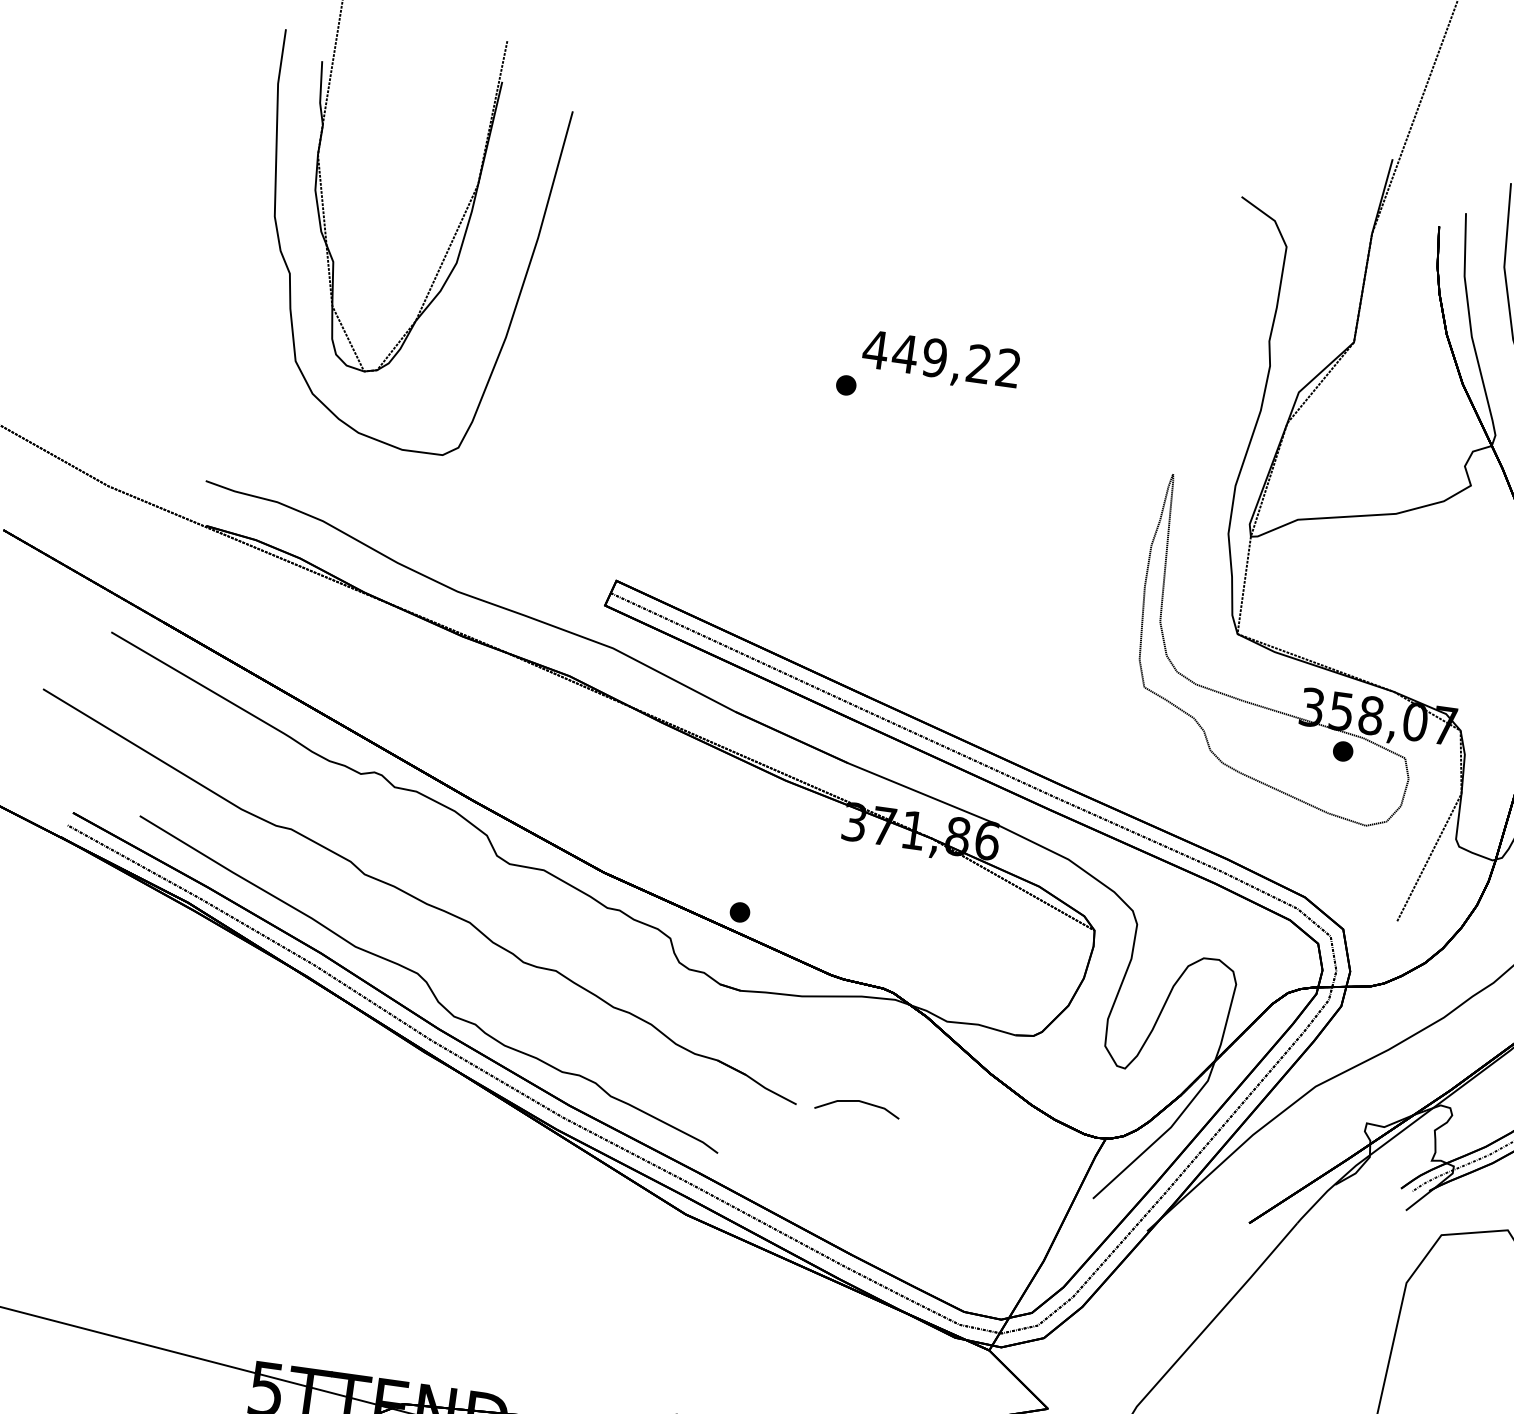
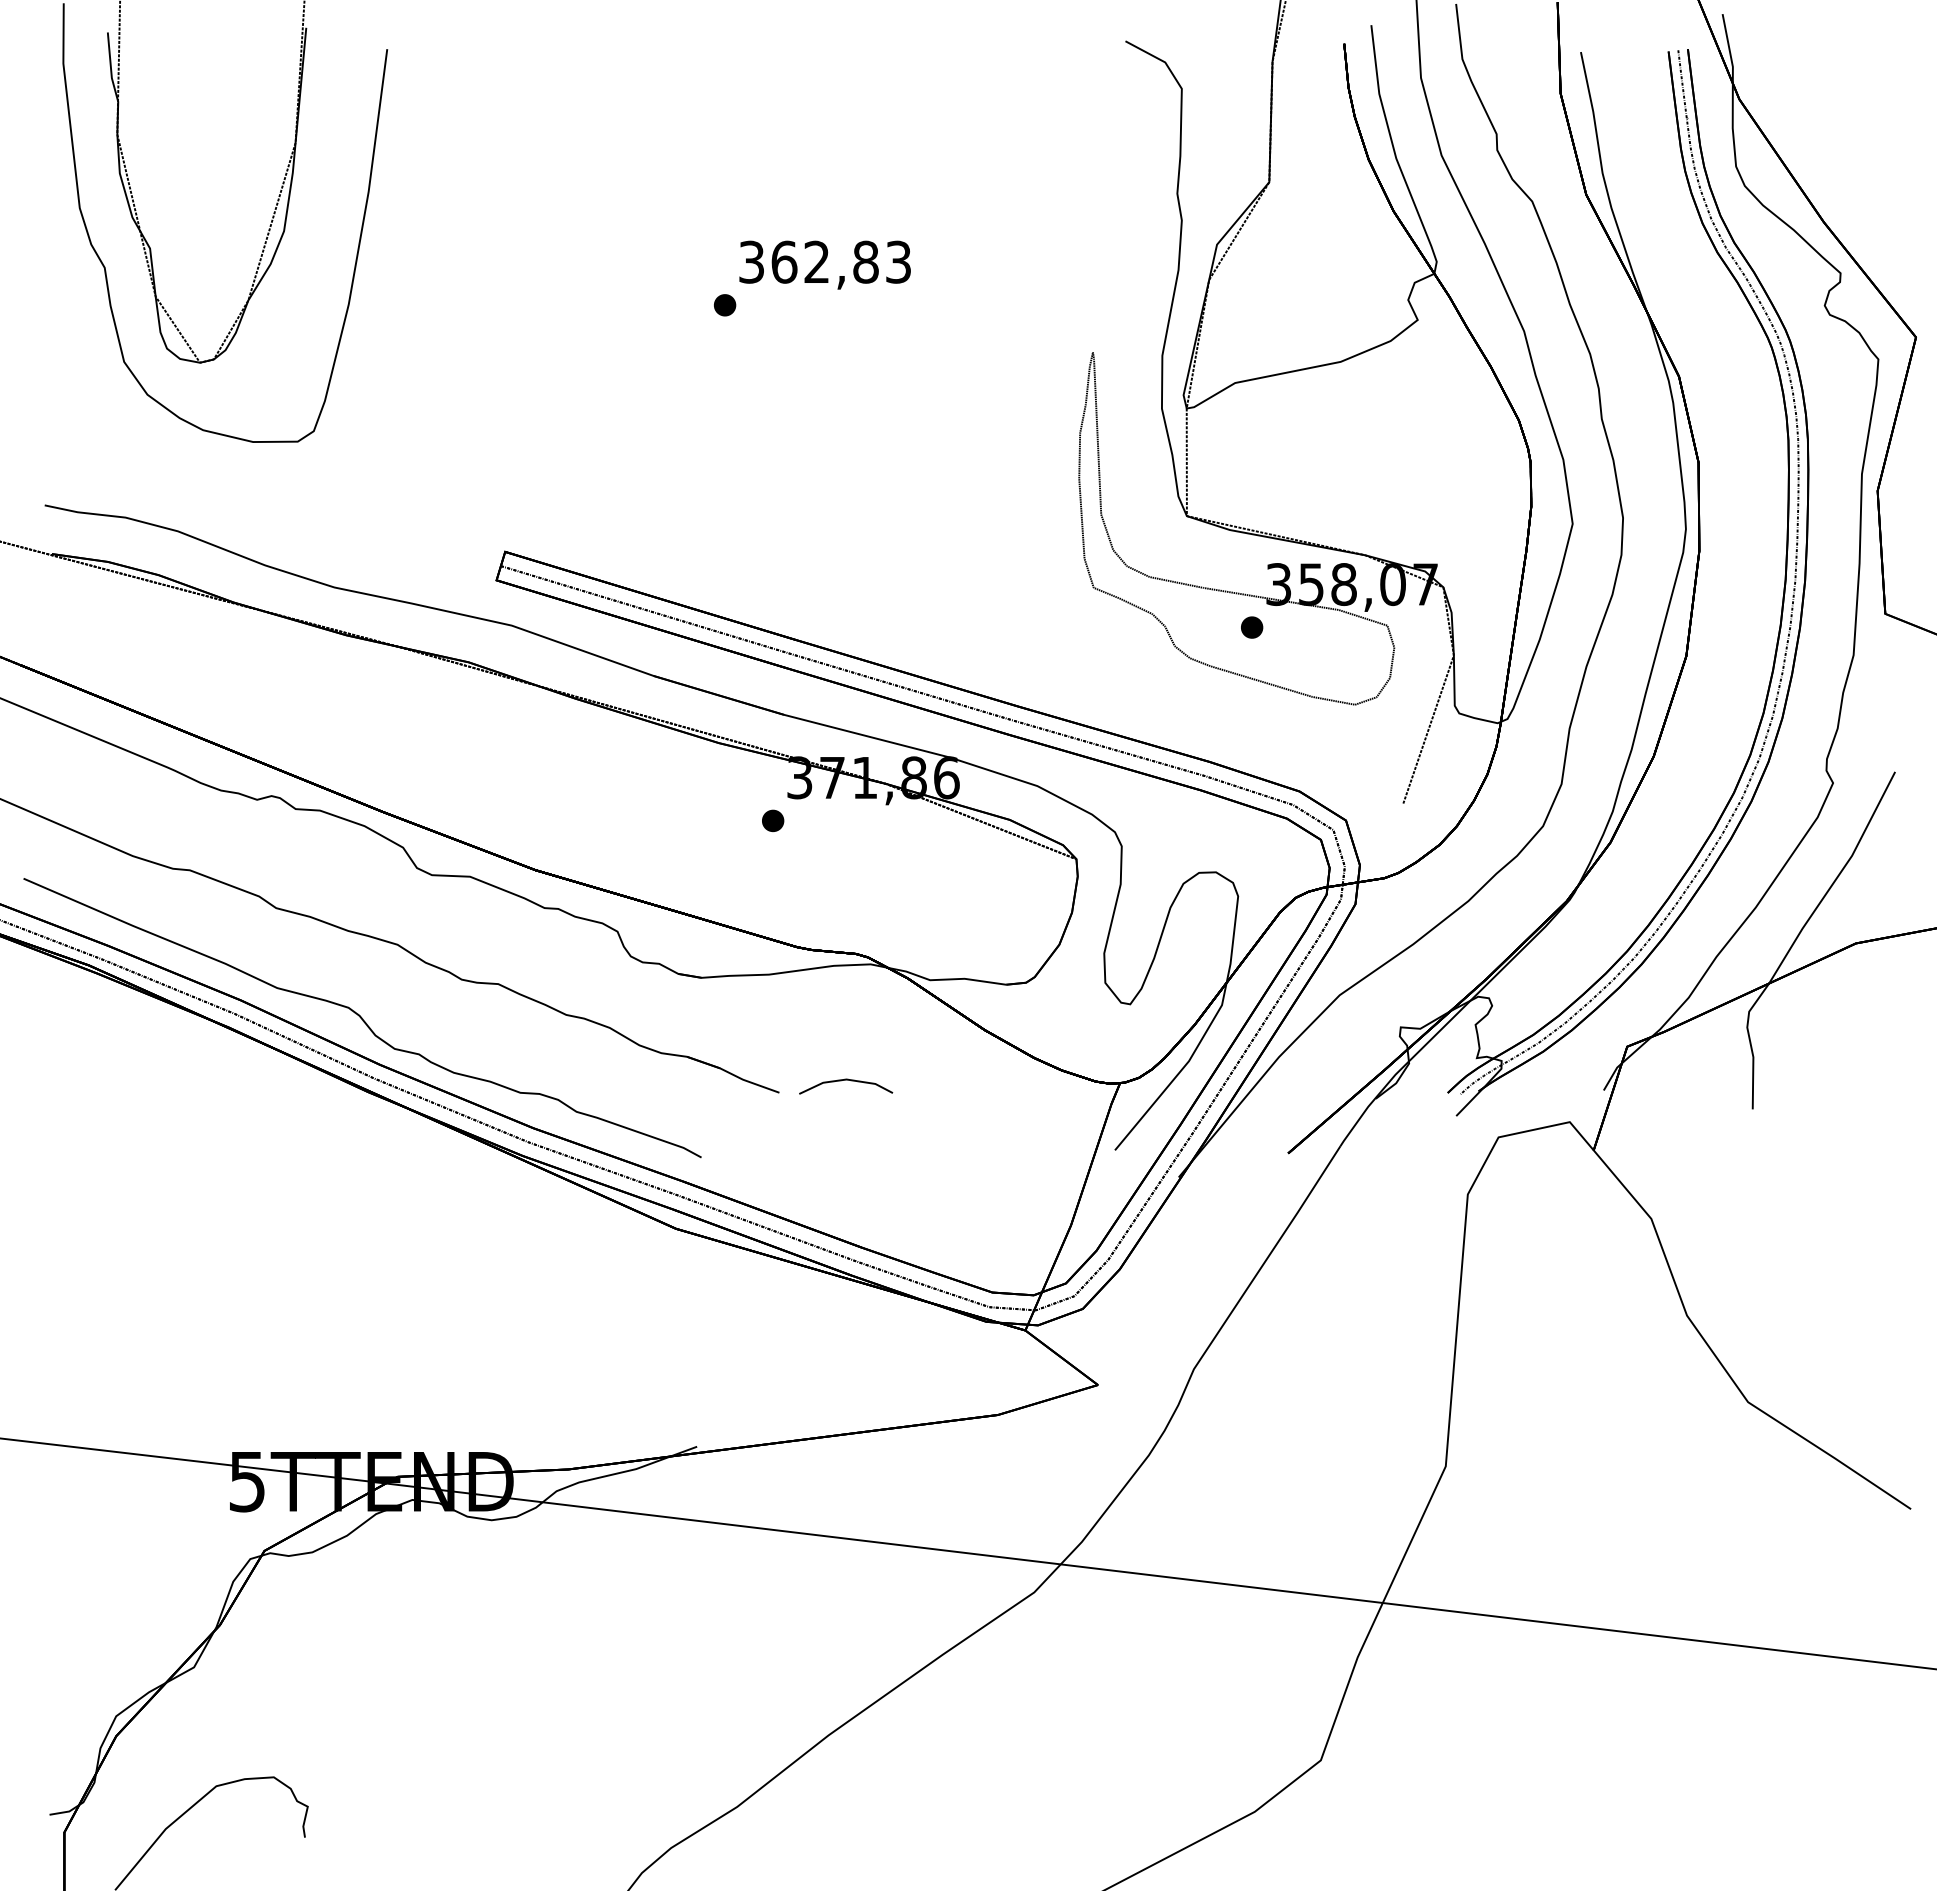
text: (941, 358) -> (824, 261), 449,22 -> 362,83
part: (1343, 751) -> (1252, 627), moved
part: (740, 912) -> (773, 820), moved

